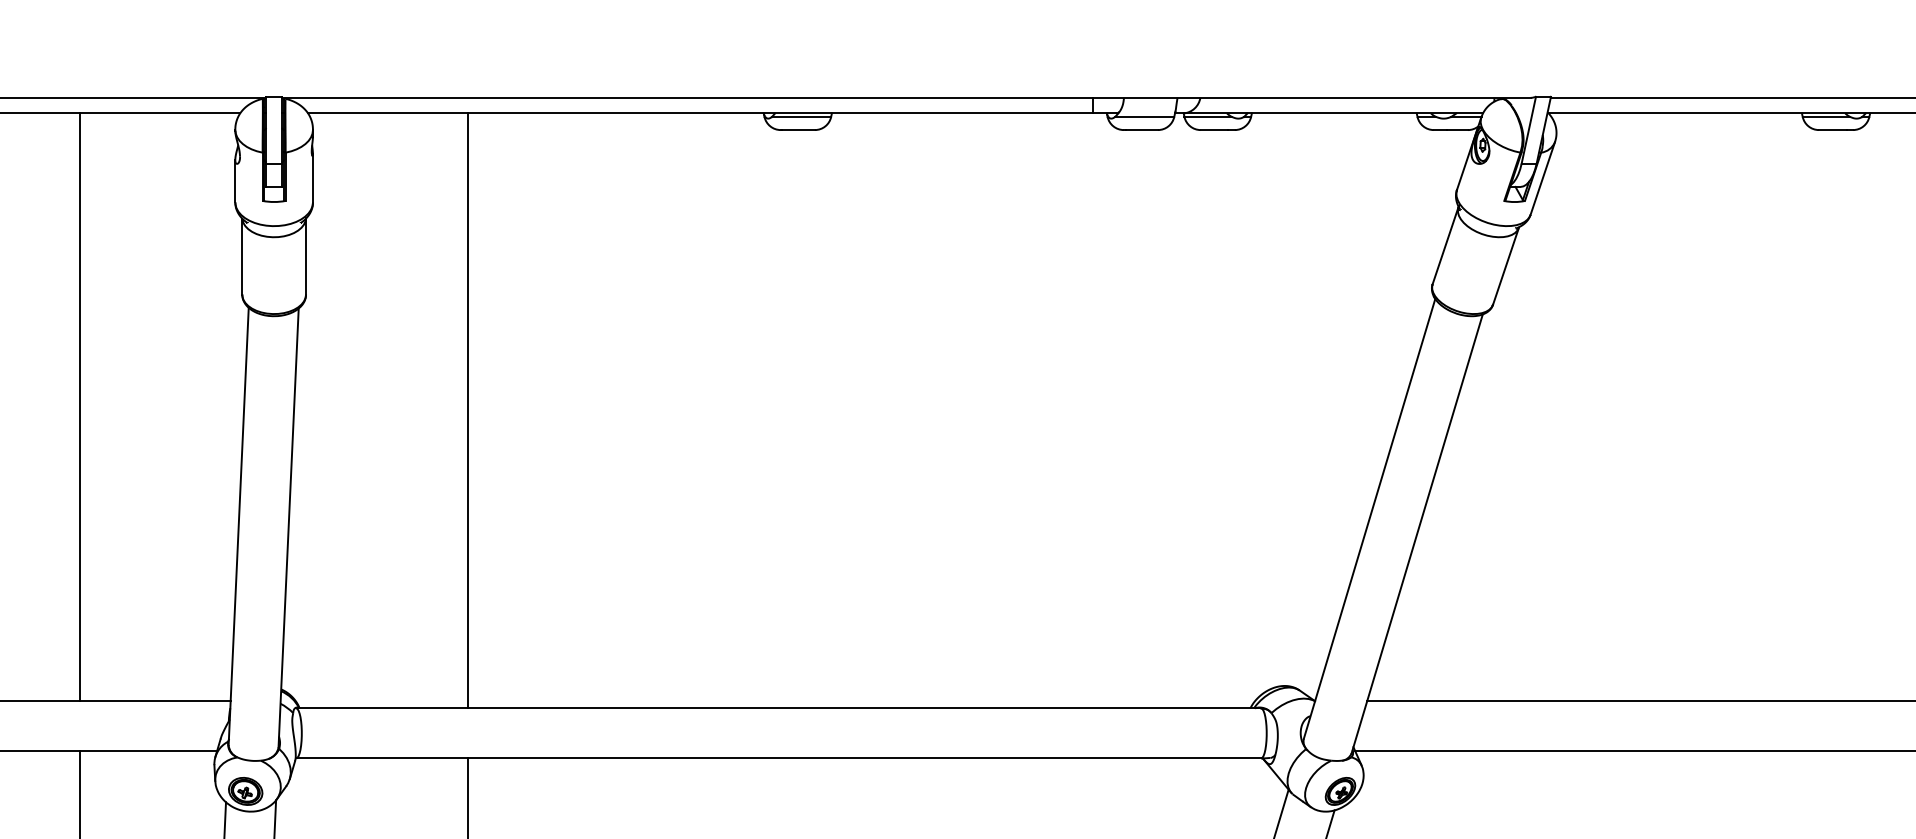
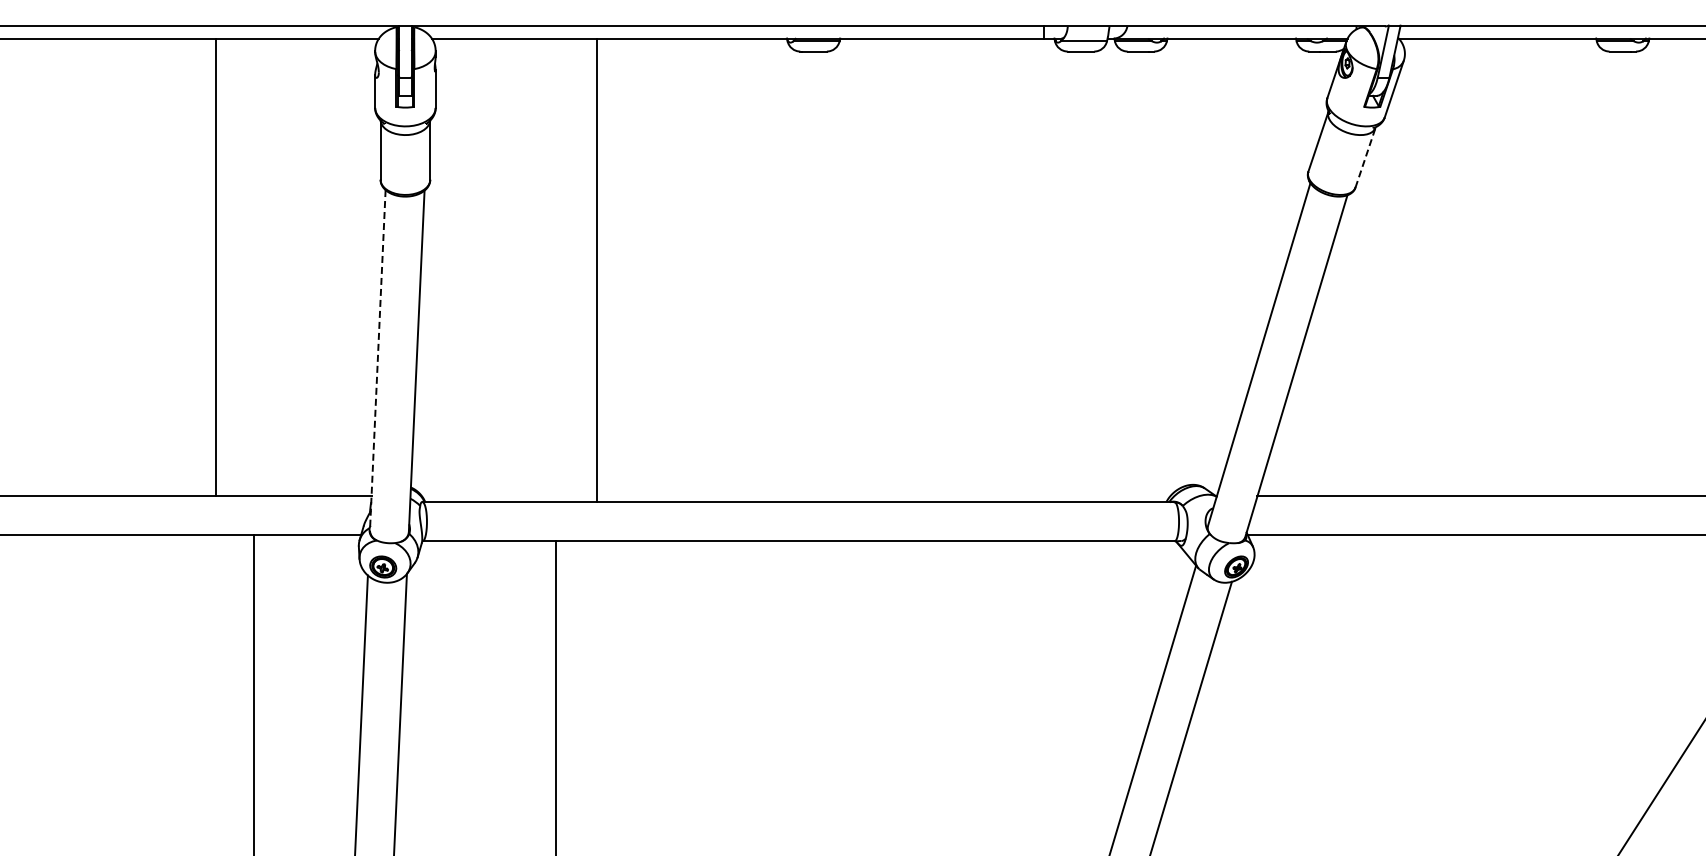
line: (1505, 266) -> (1365, 157), solid -> dashed
line: (80, 407) -> (216, 267), moved
line: (467, 410) -> (597, 270), moved
line: (238, 526) -> (377, 360), solid -> dashed

